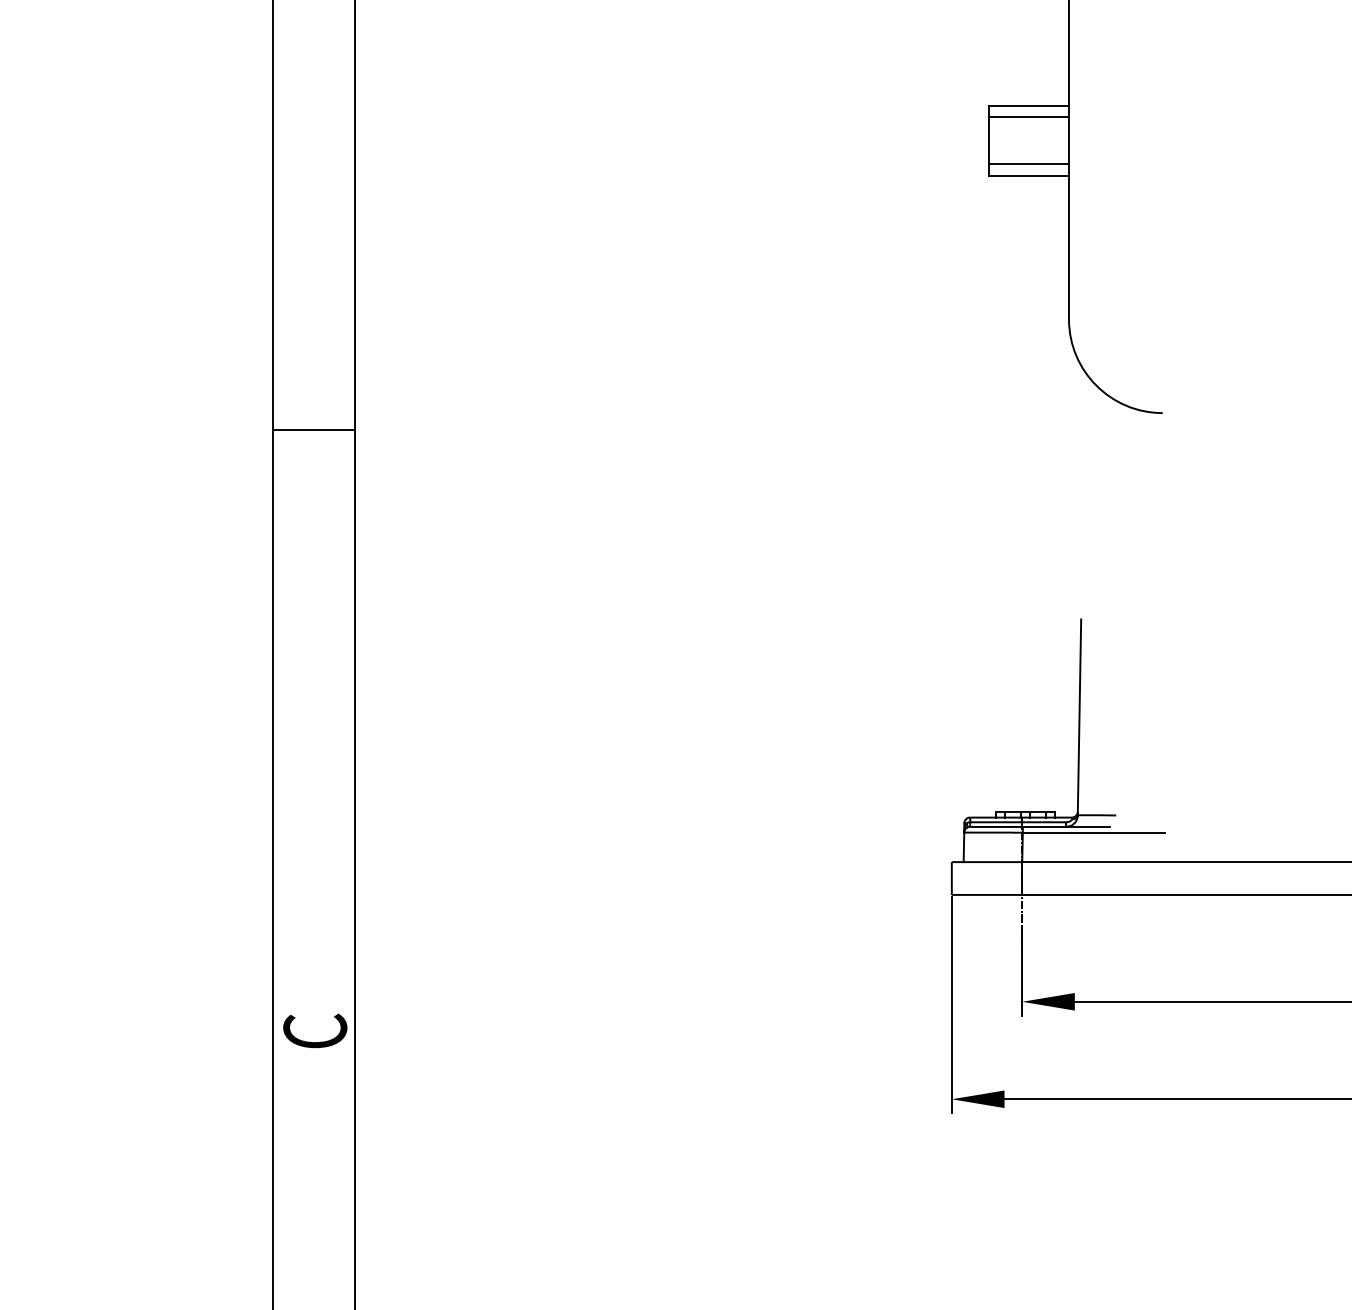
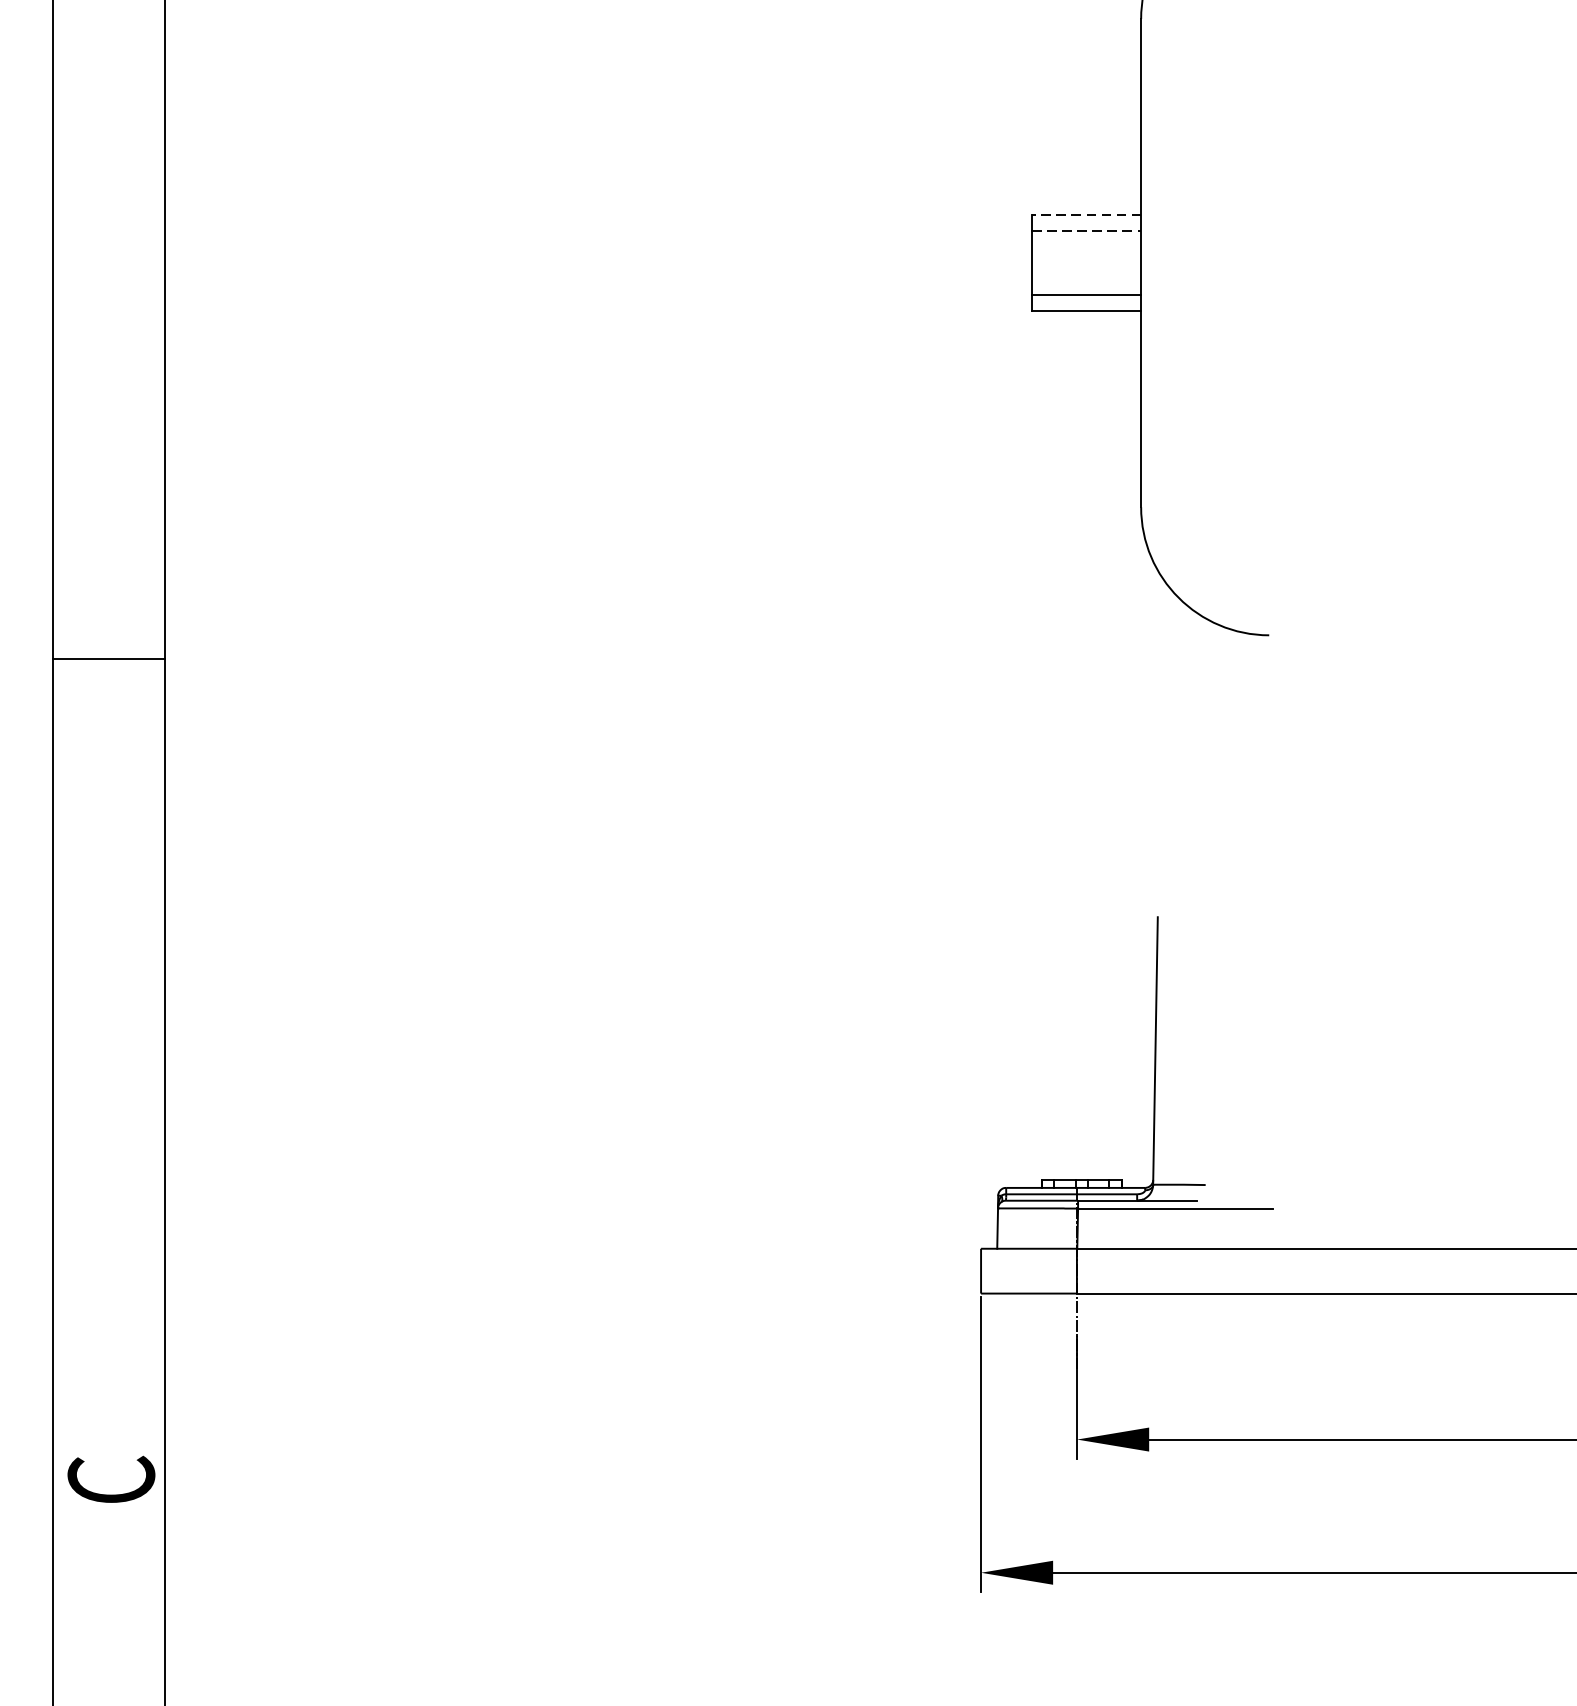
line: (1029, 105) -> (1087, 215), solid -> dashed
line: (1029, 117) -> (1087, 231), solid -> dashed

